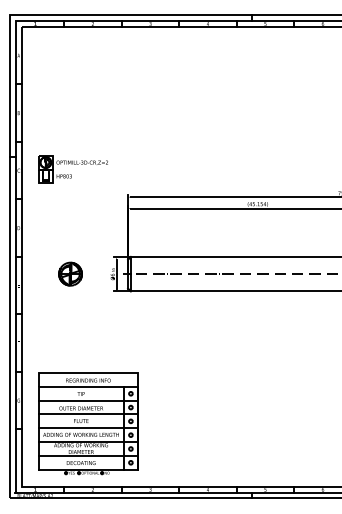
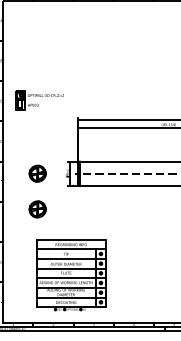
part: (70, 324) -> (37, 208), added
part: (88, 423) -> (71, 274), moved

